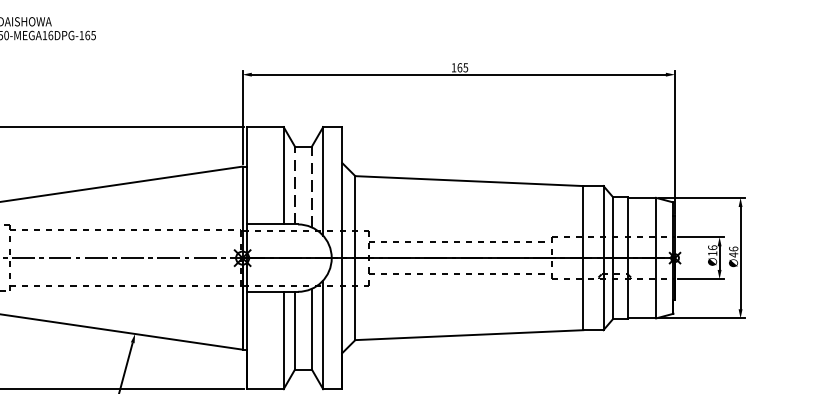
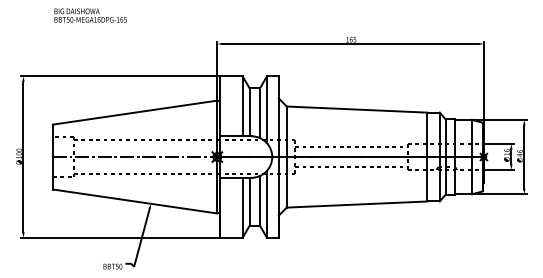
line: (294, 185) -> (249, 112), dashed -> solid
line: (312, 187) -> (260, 113), dashed -> solid

